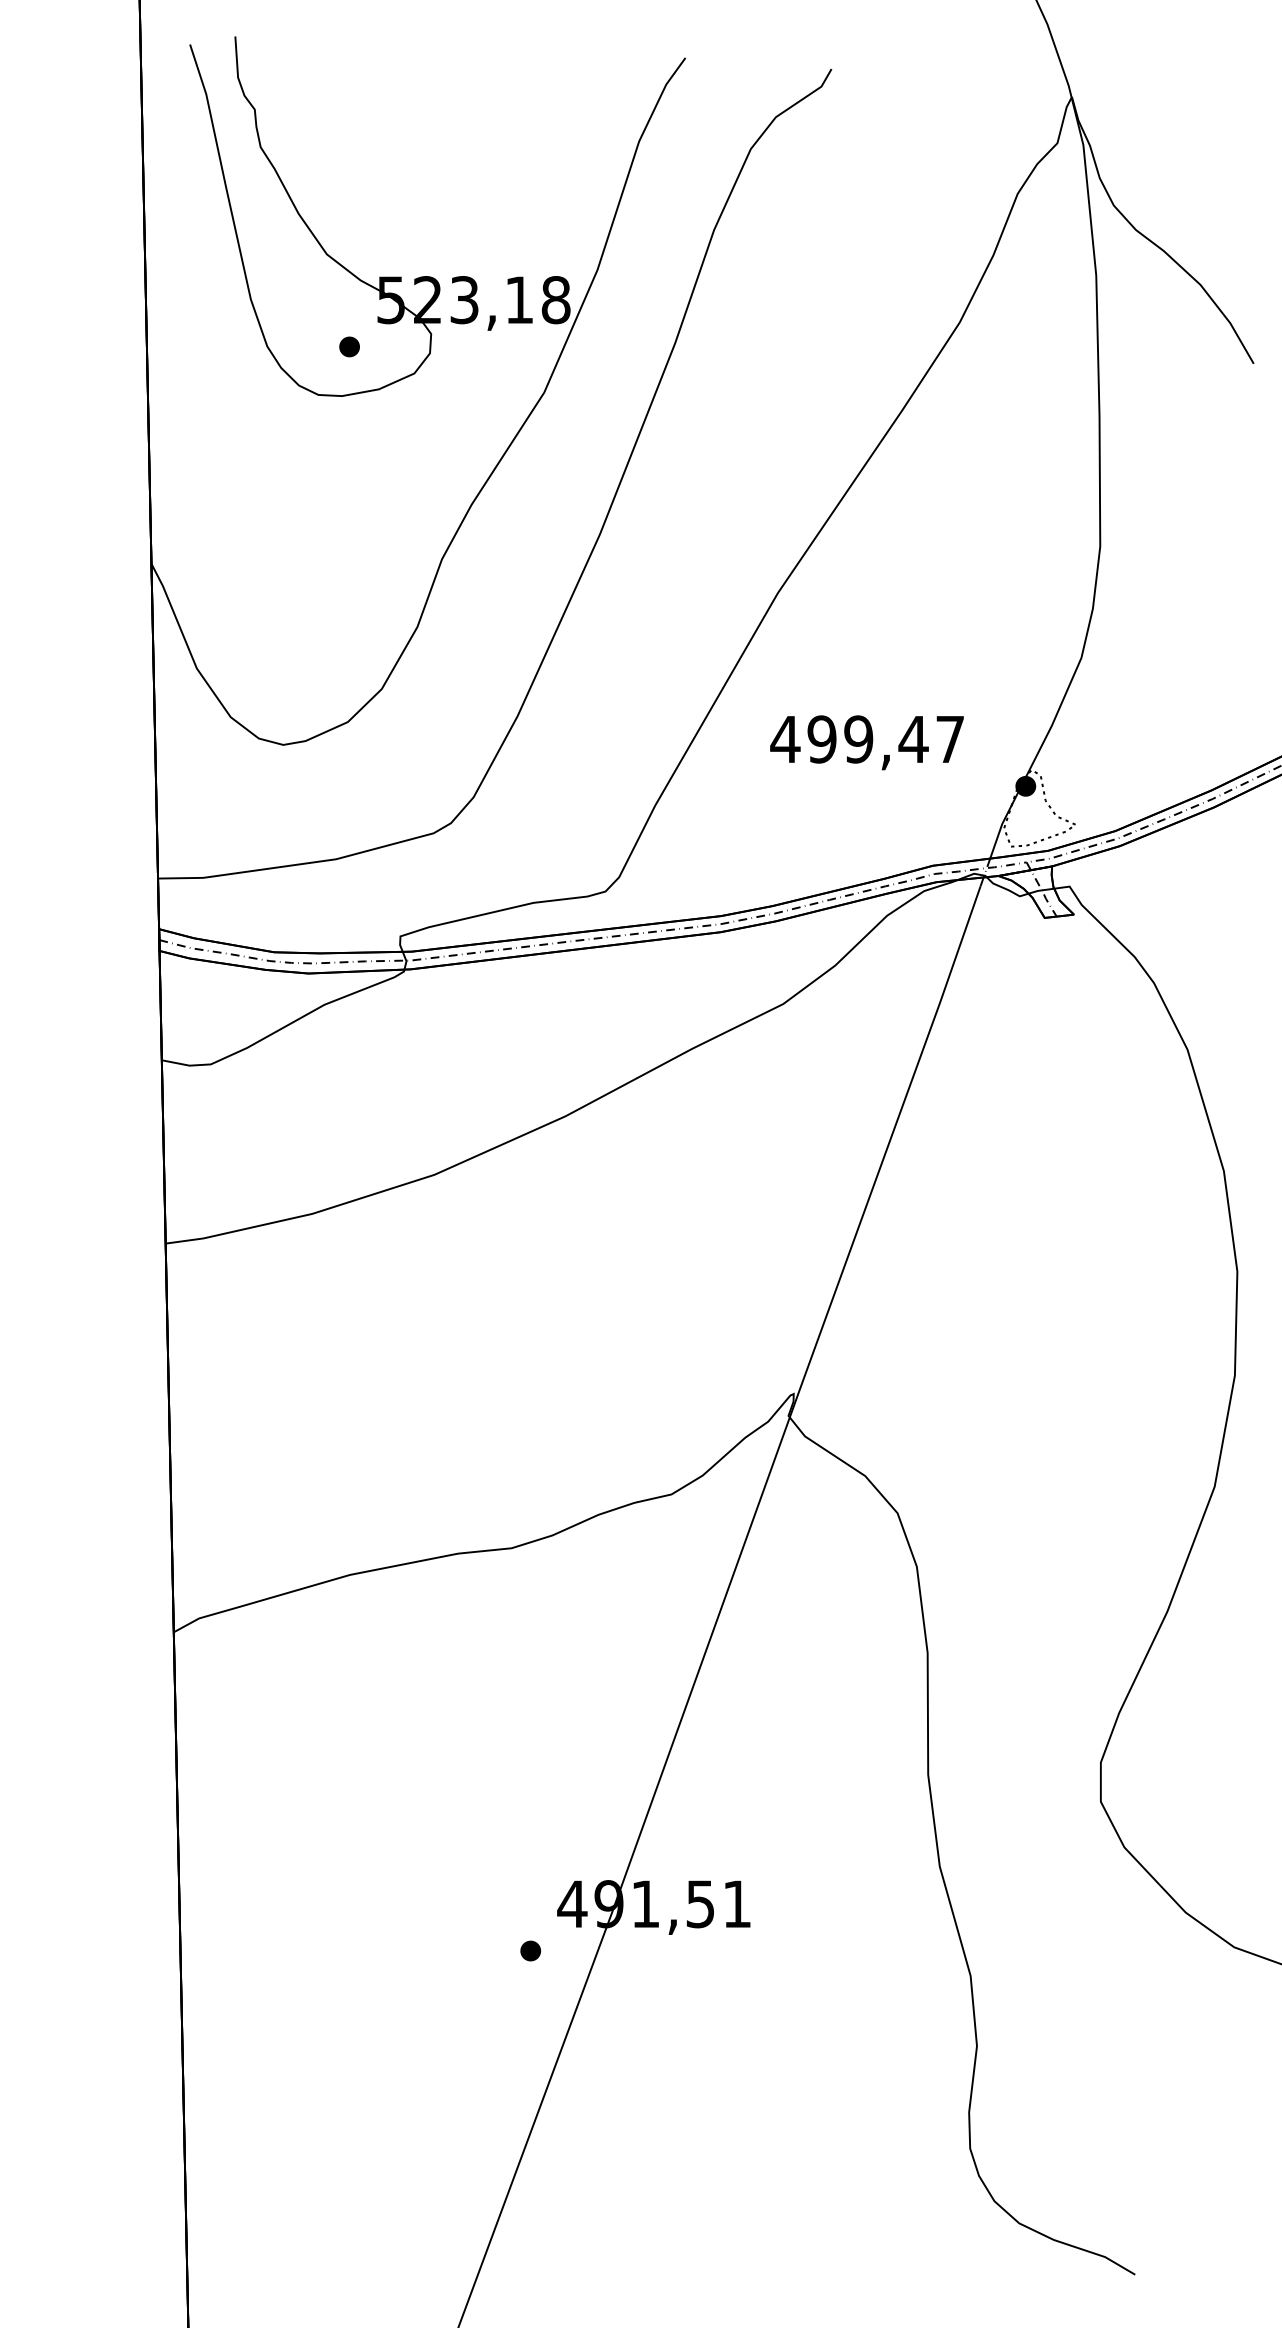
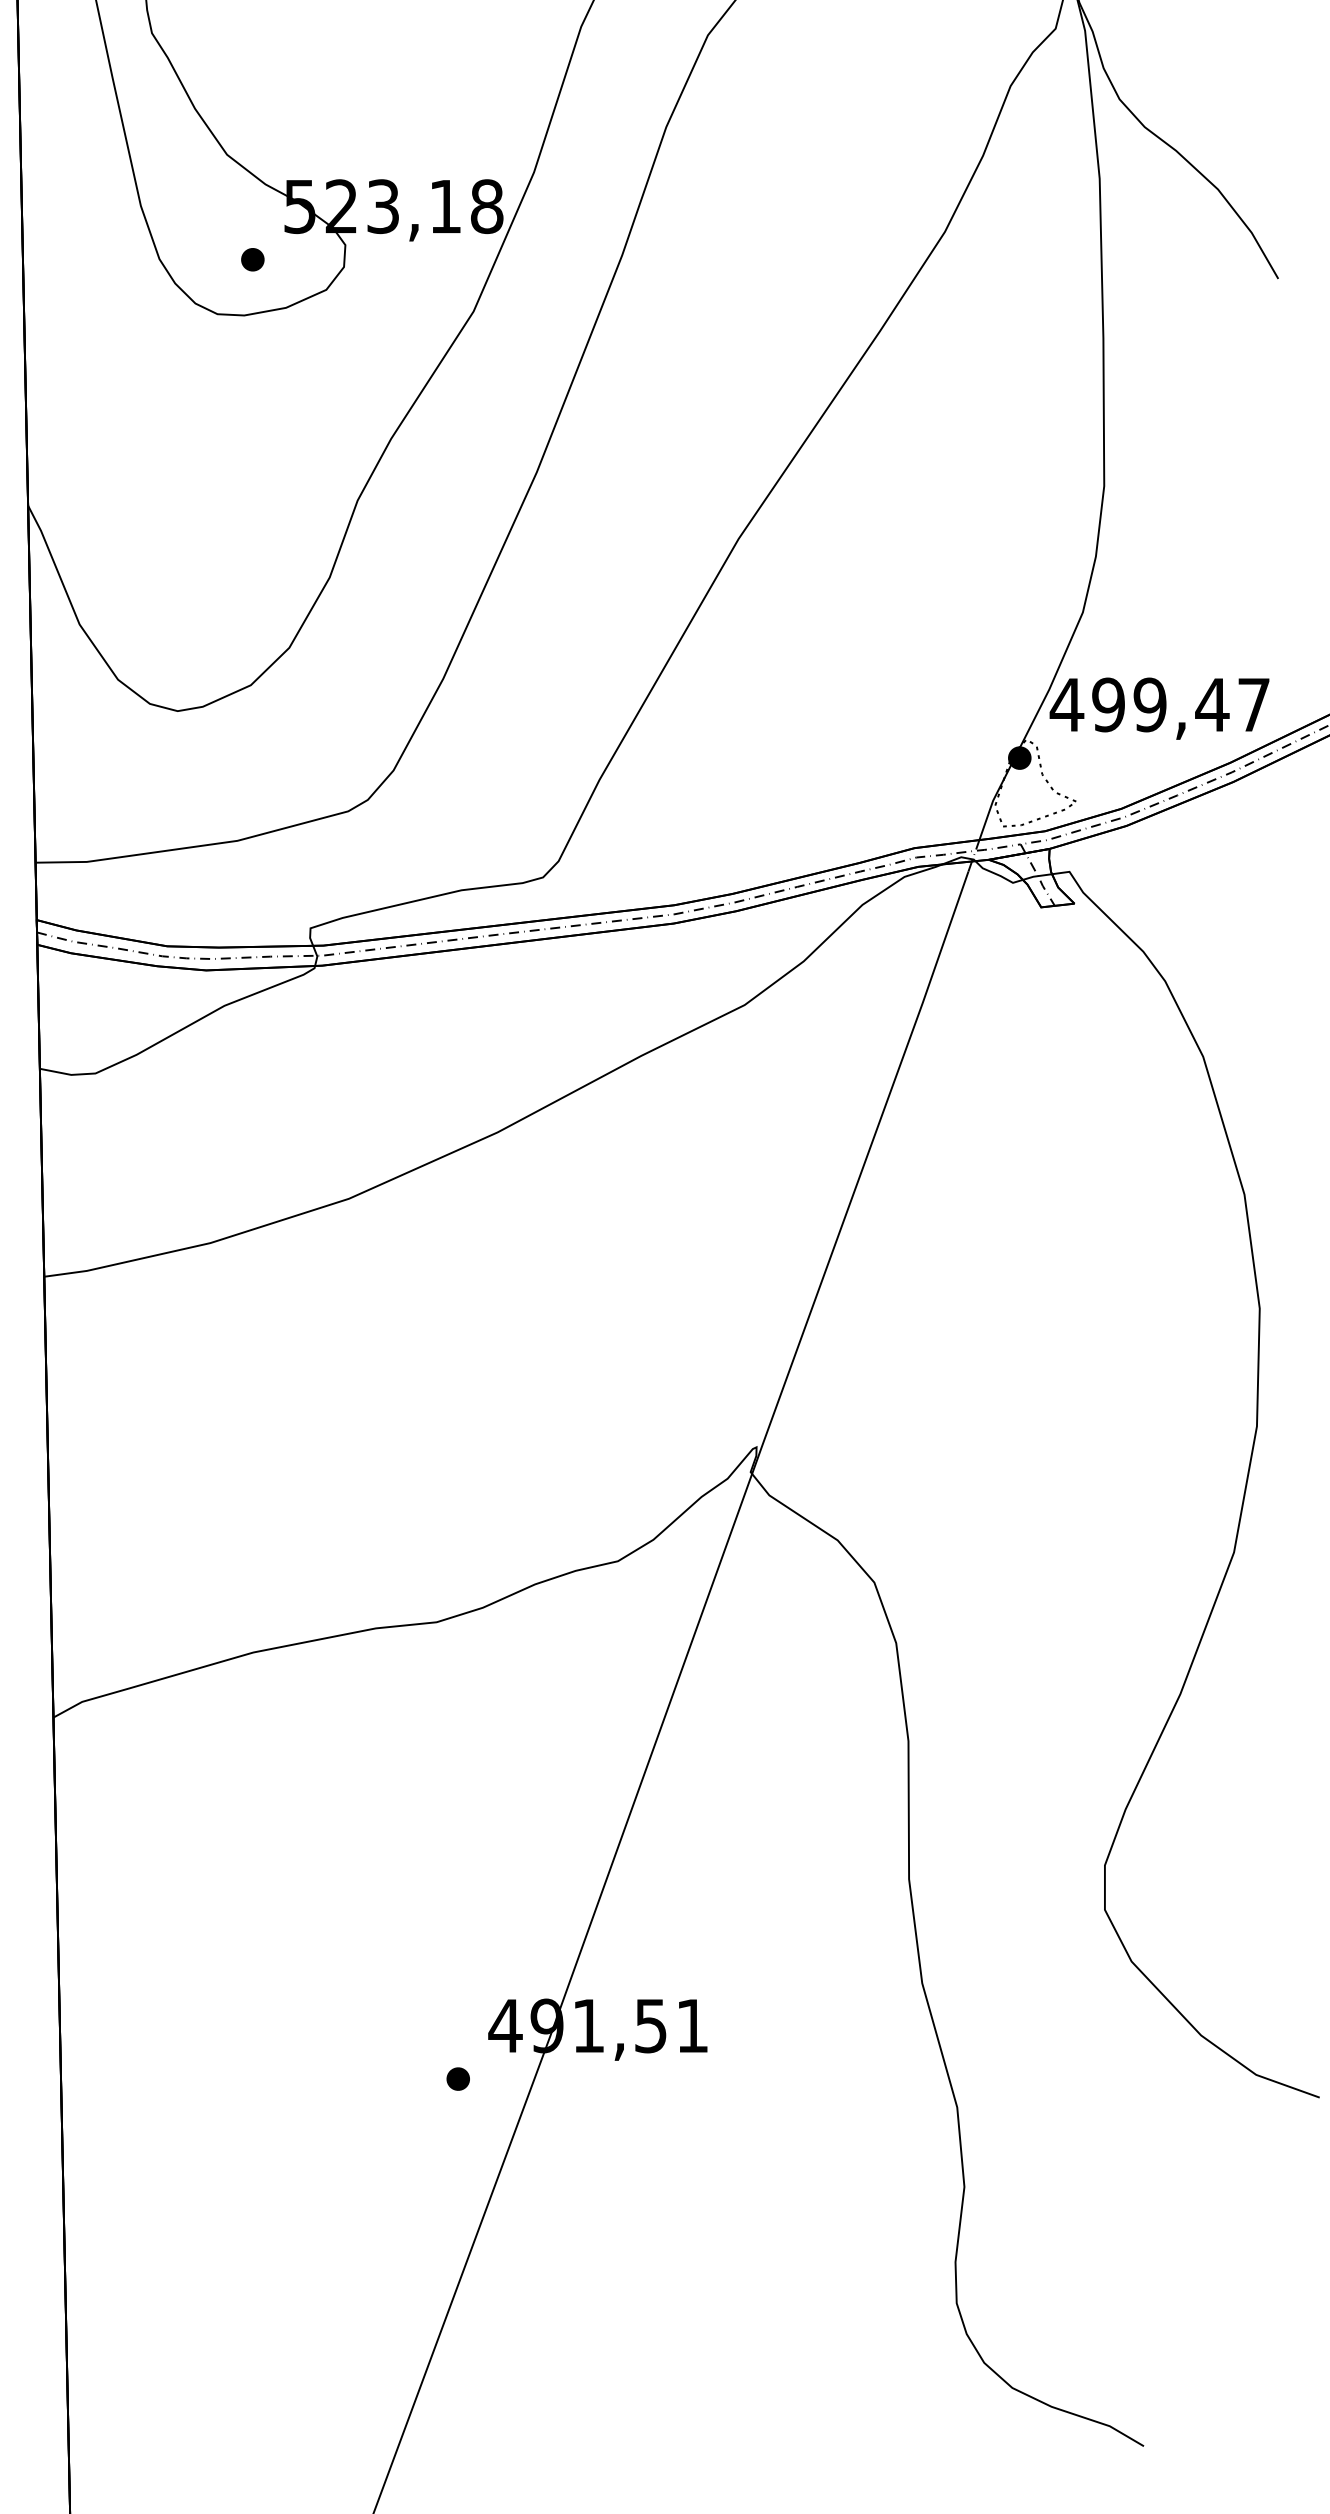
text: (866, 742) -> (1158, 708), moved

